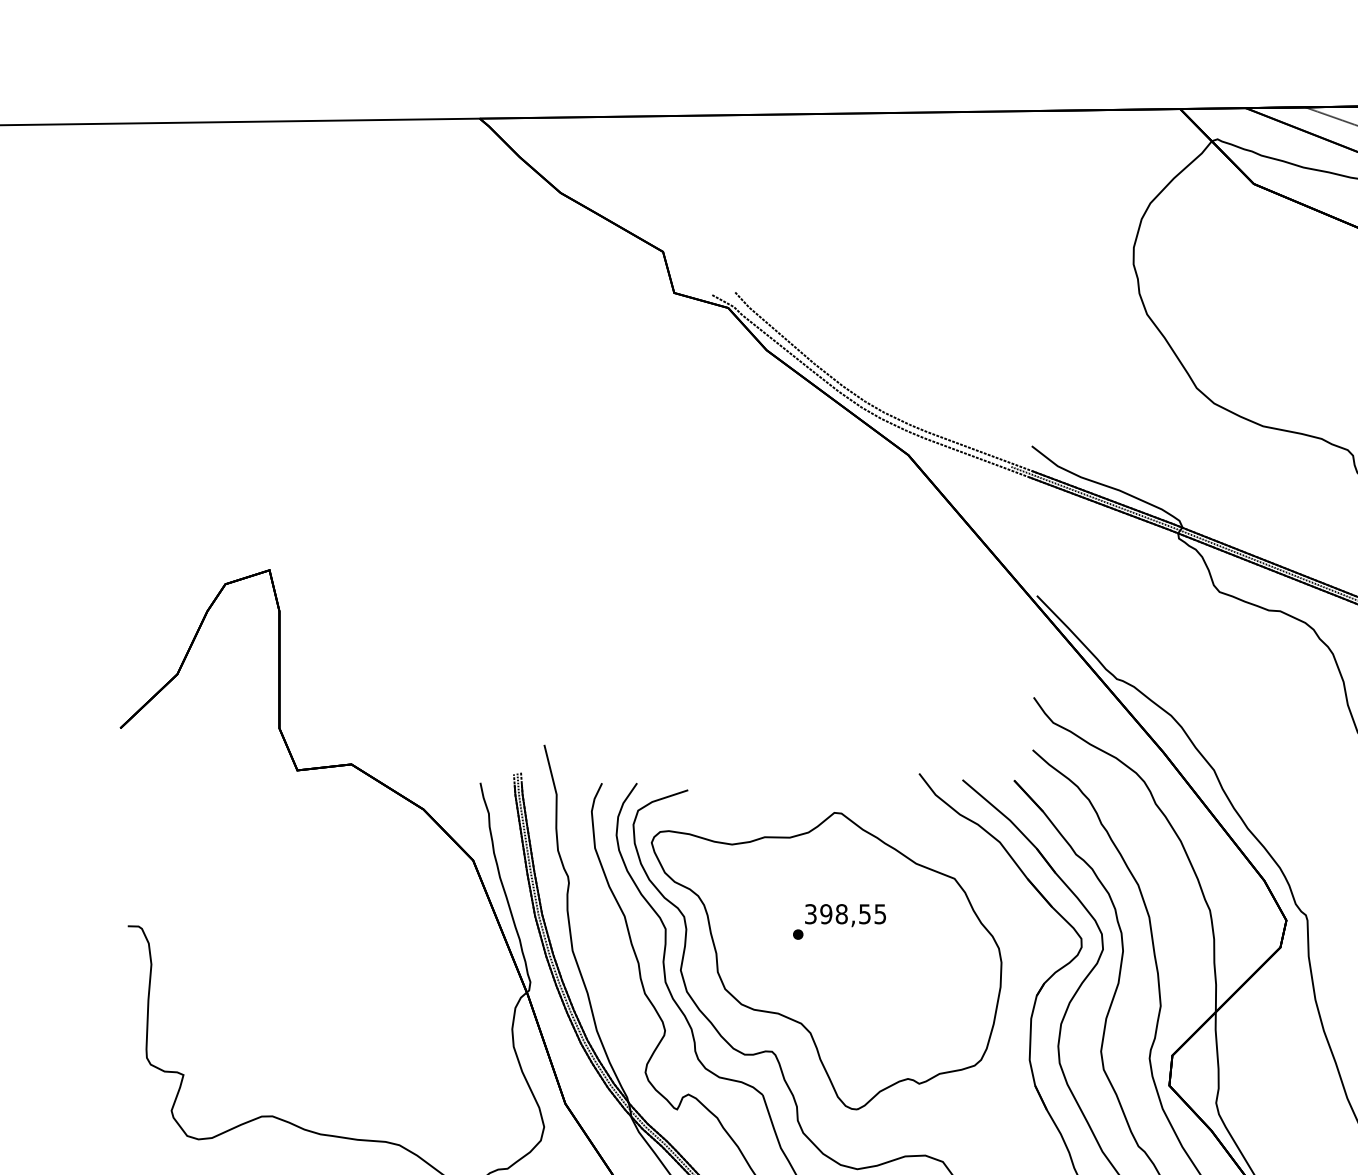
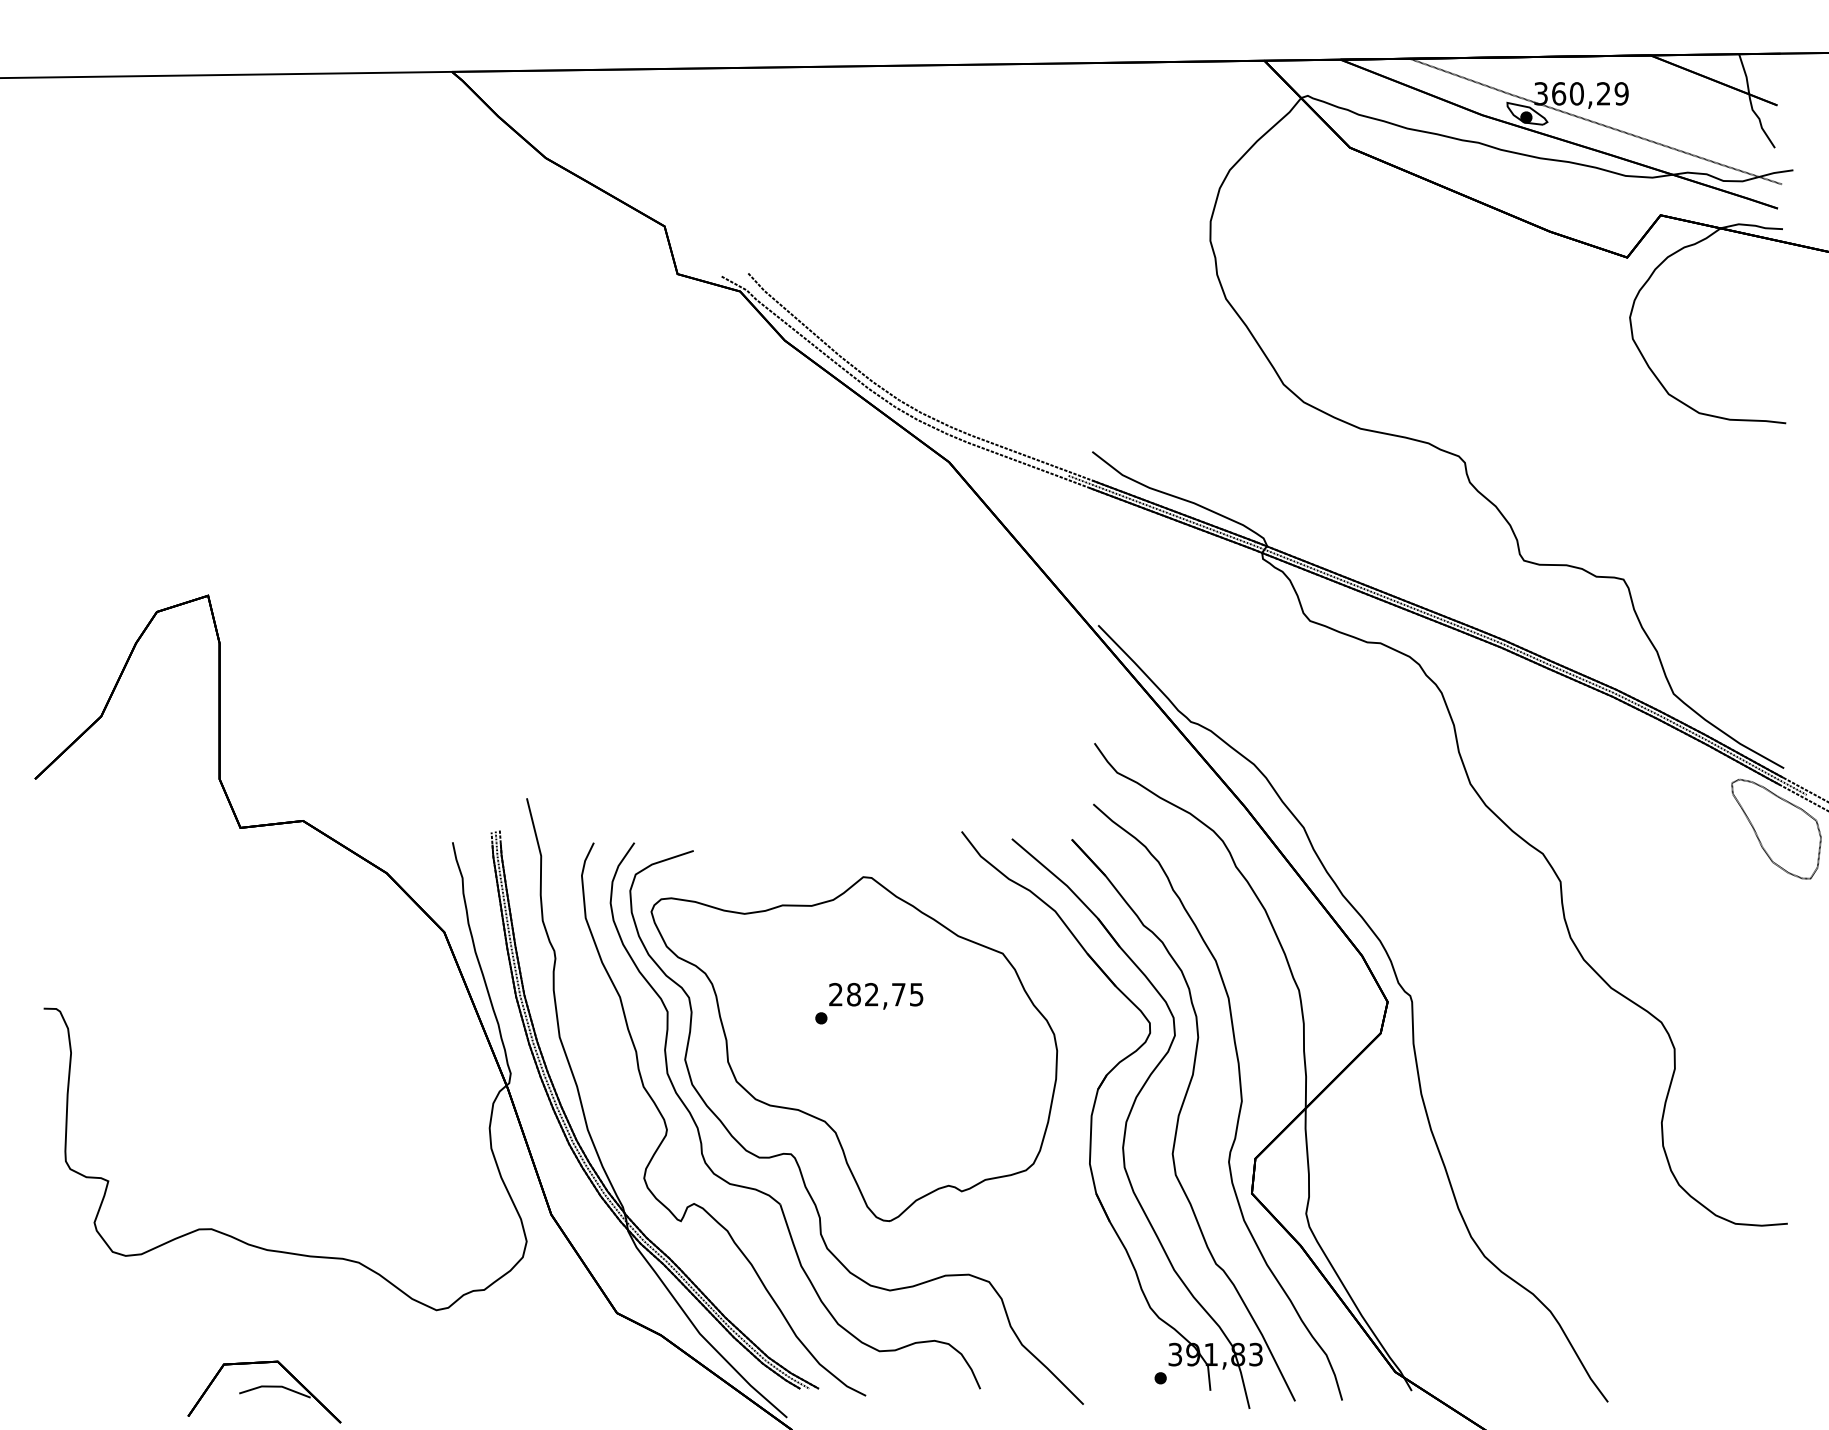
text: (837, 914) -> (867, 994), 398,55 -> 282,75

